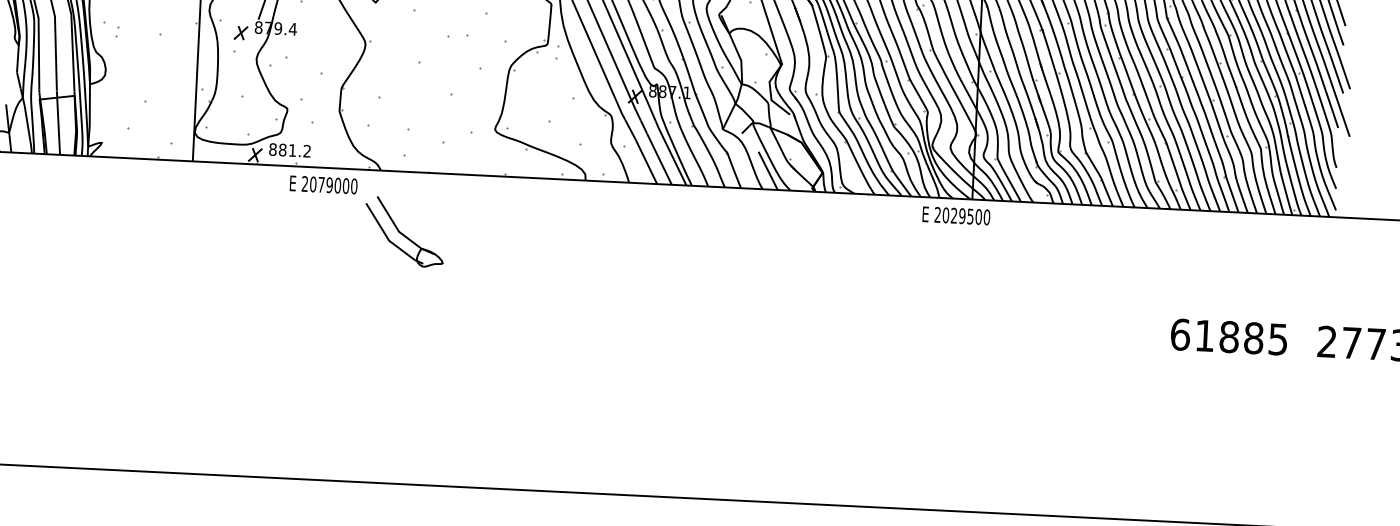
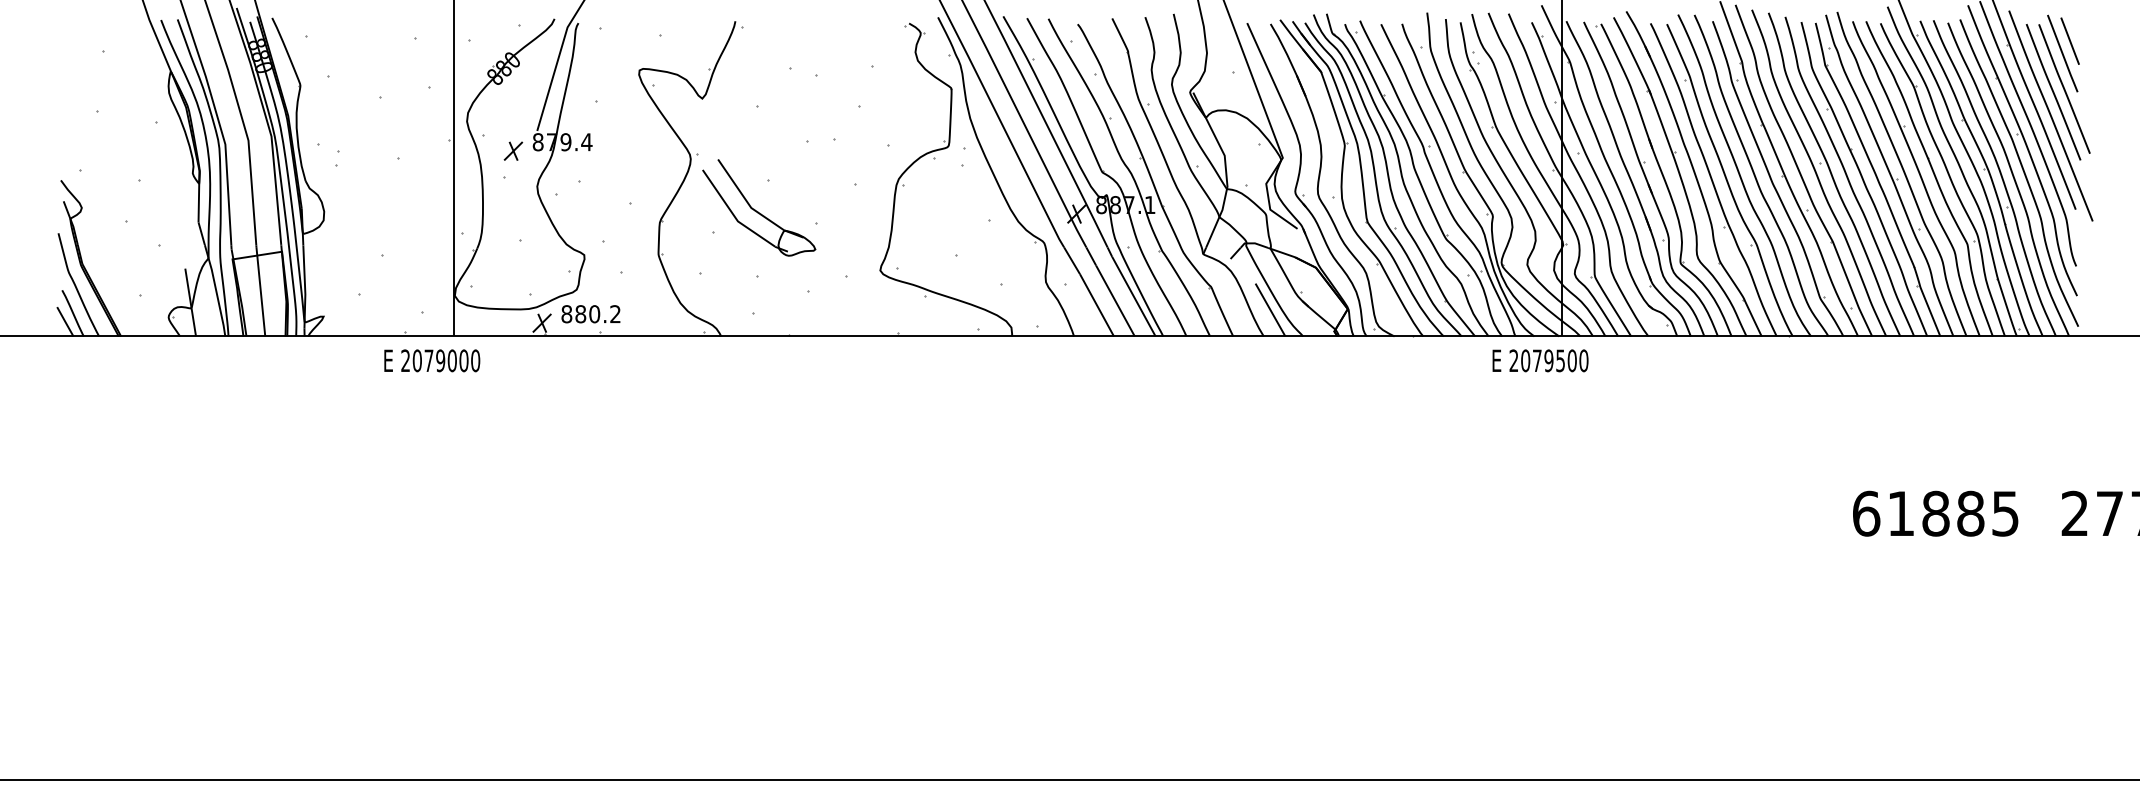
text: (292, 150) -> (594, 314), 881.2 -> 880.2
text: (323, 184) -> (432, 360), moved
text: (953, 215) -> (1536, 360), 2029500 -> 2079500
part: (404, 231) -> (759, 207), moved

